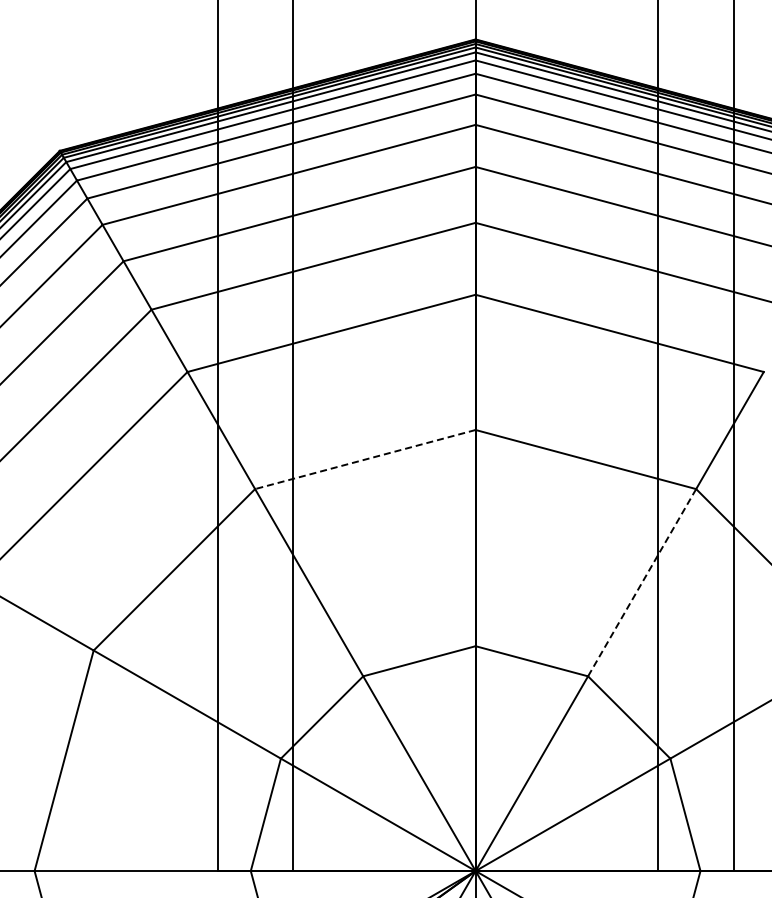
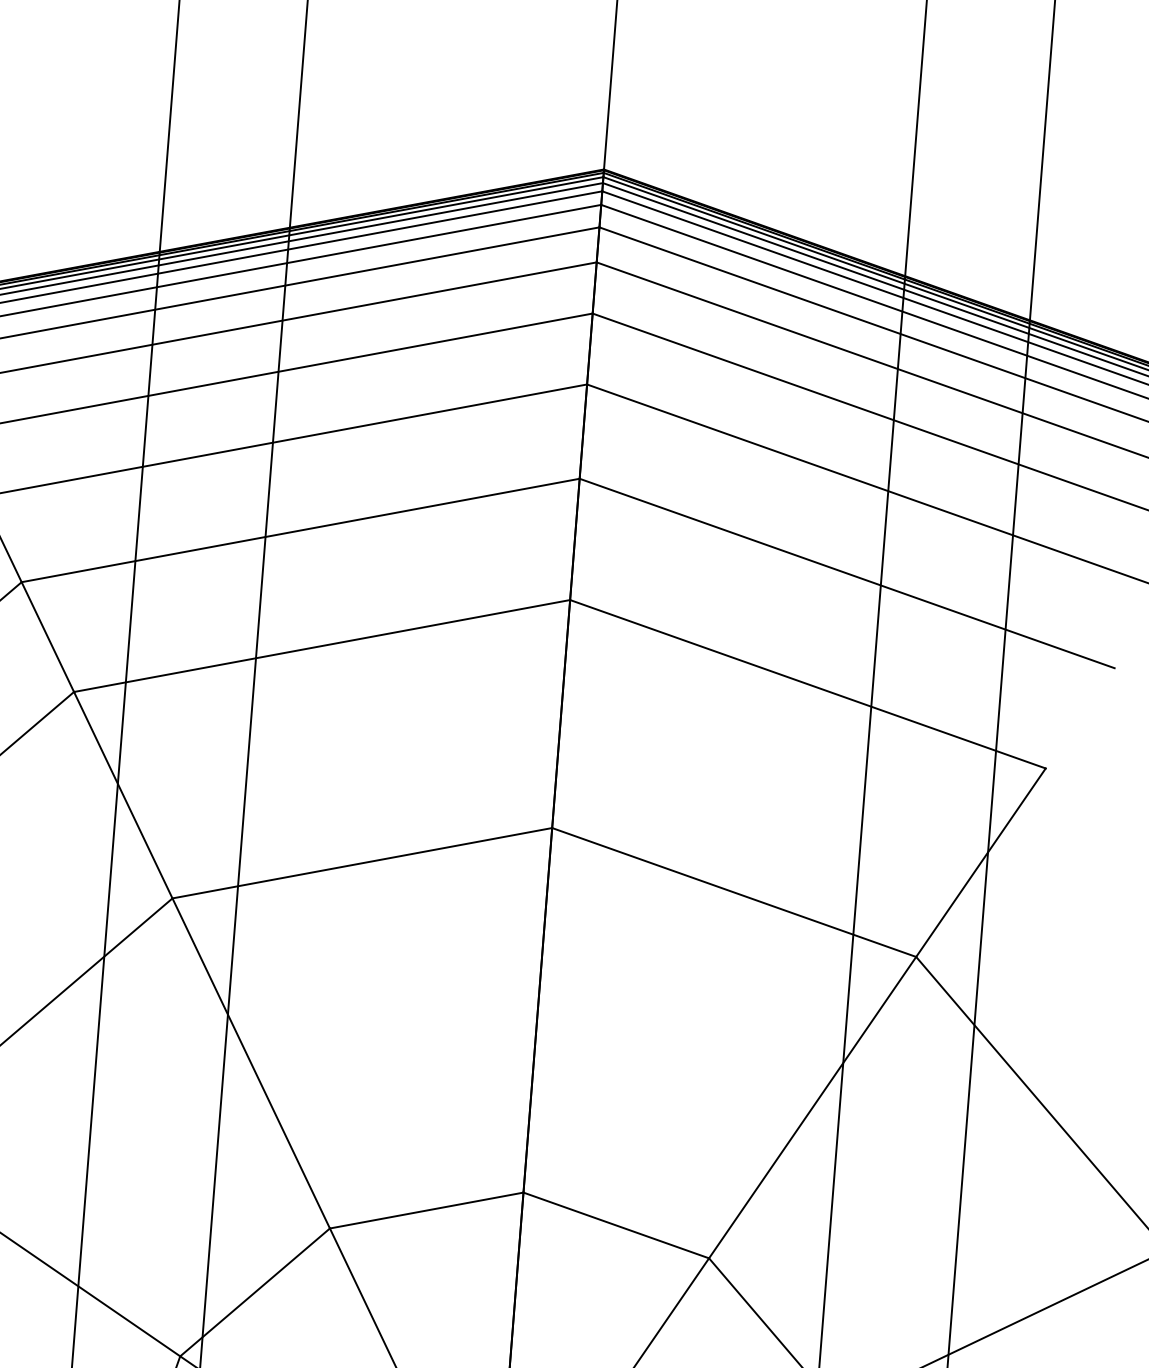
line: (364, 459) -> (360, 863), dashed -> solid
line: (641, 583) -> (811, 1108), dashed -> solid

